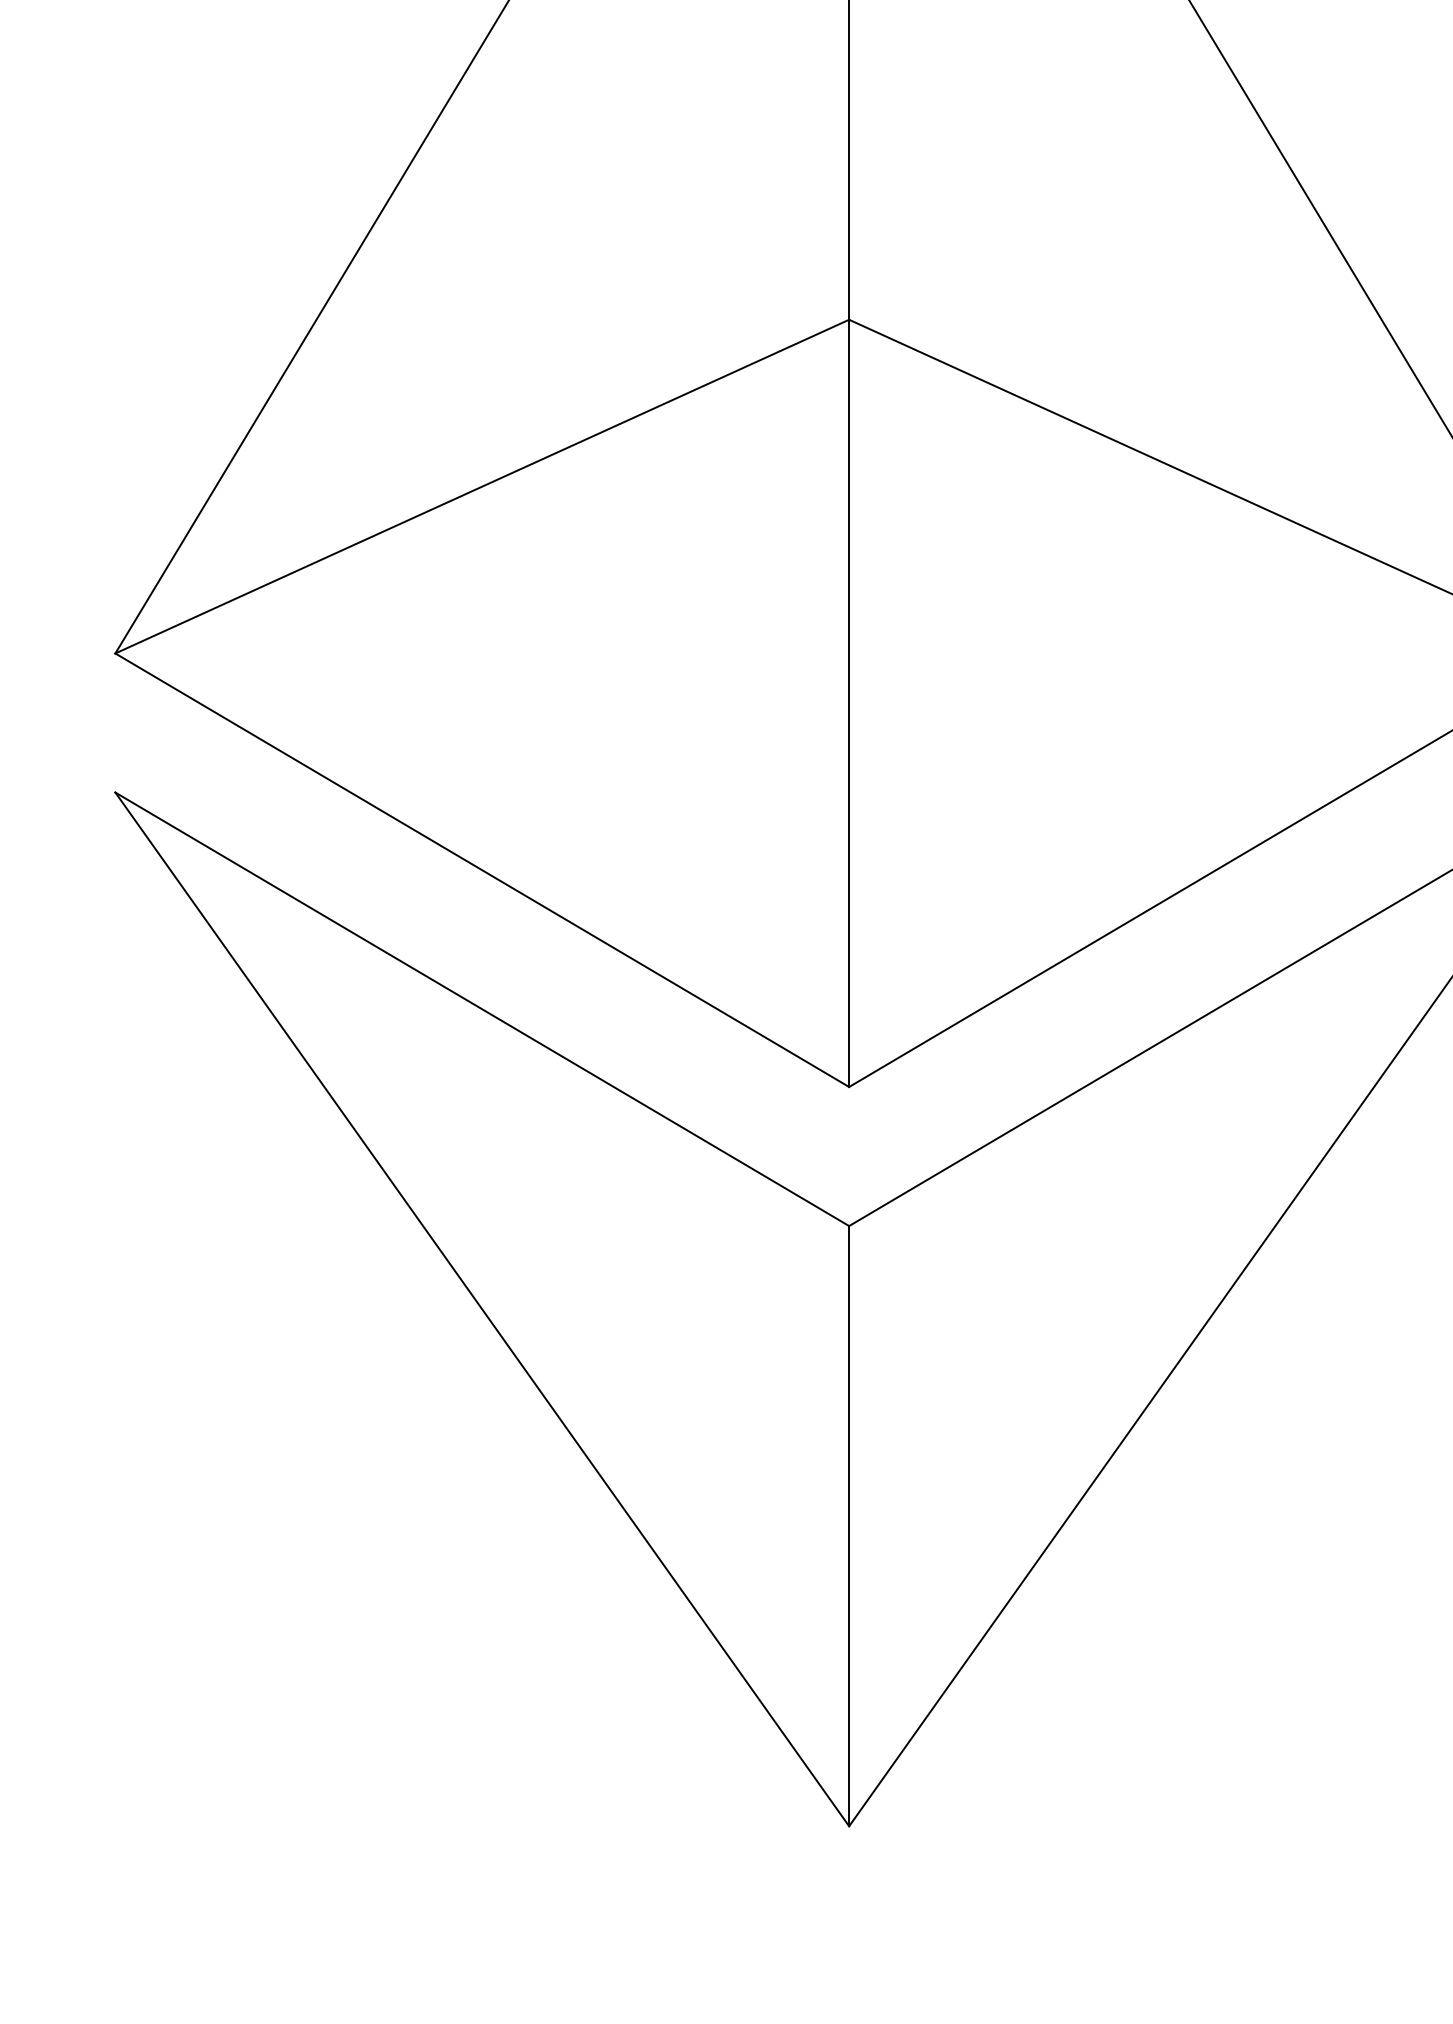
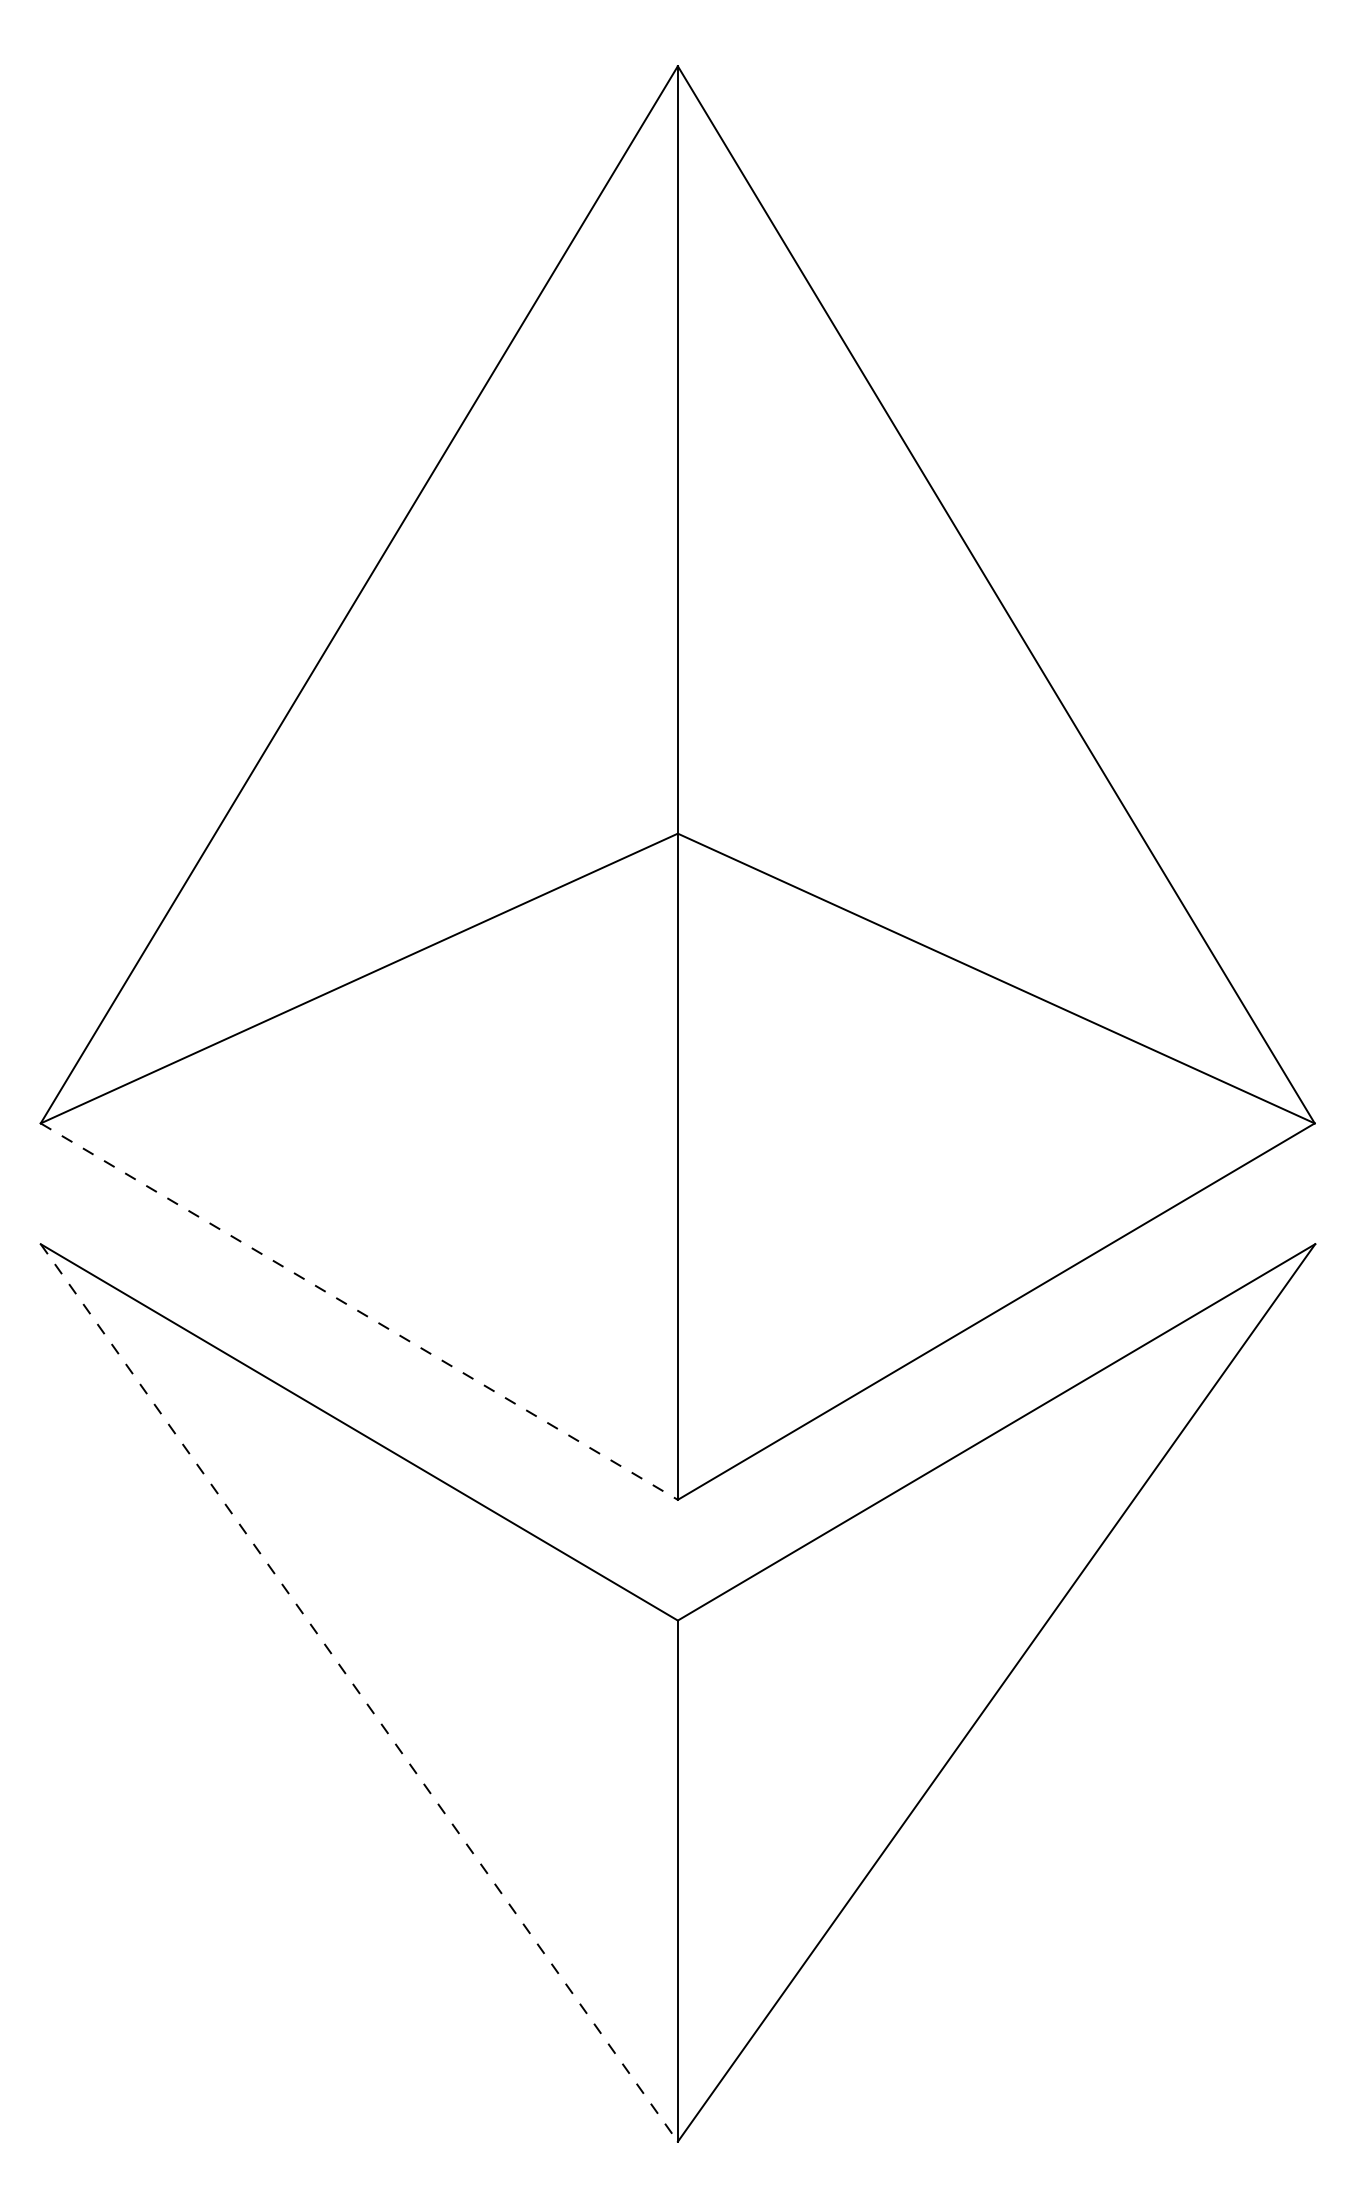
line: (482, 870) -> (359, 1311), solid -> dashed
line: (482, 1310) -> (359, 1693), solid -> dashed

